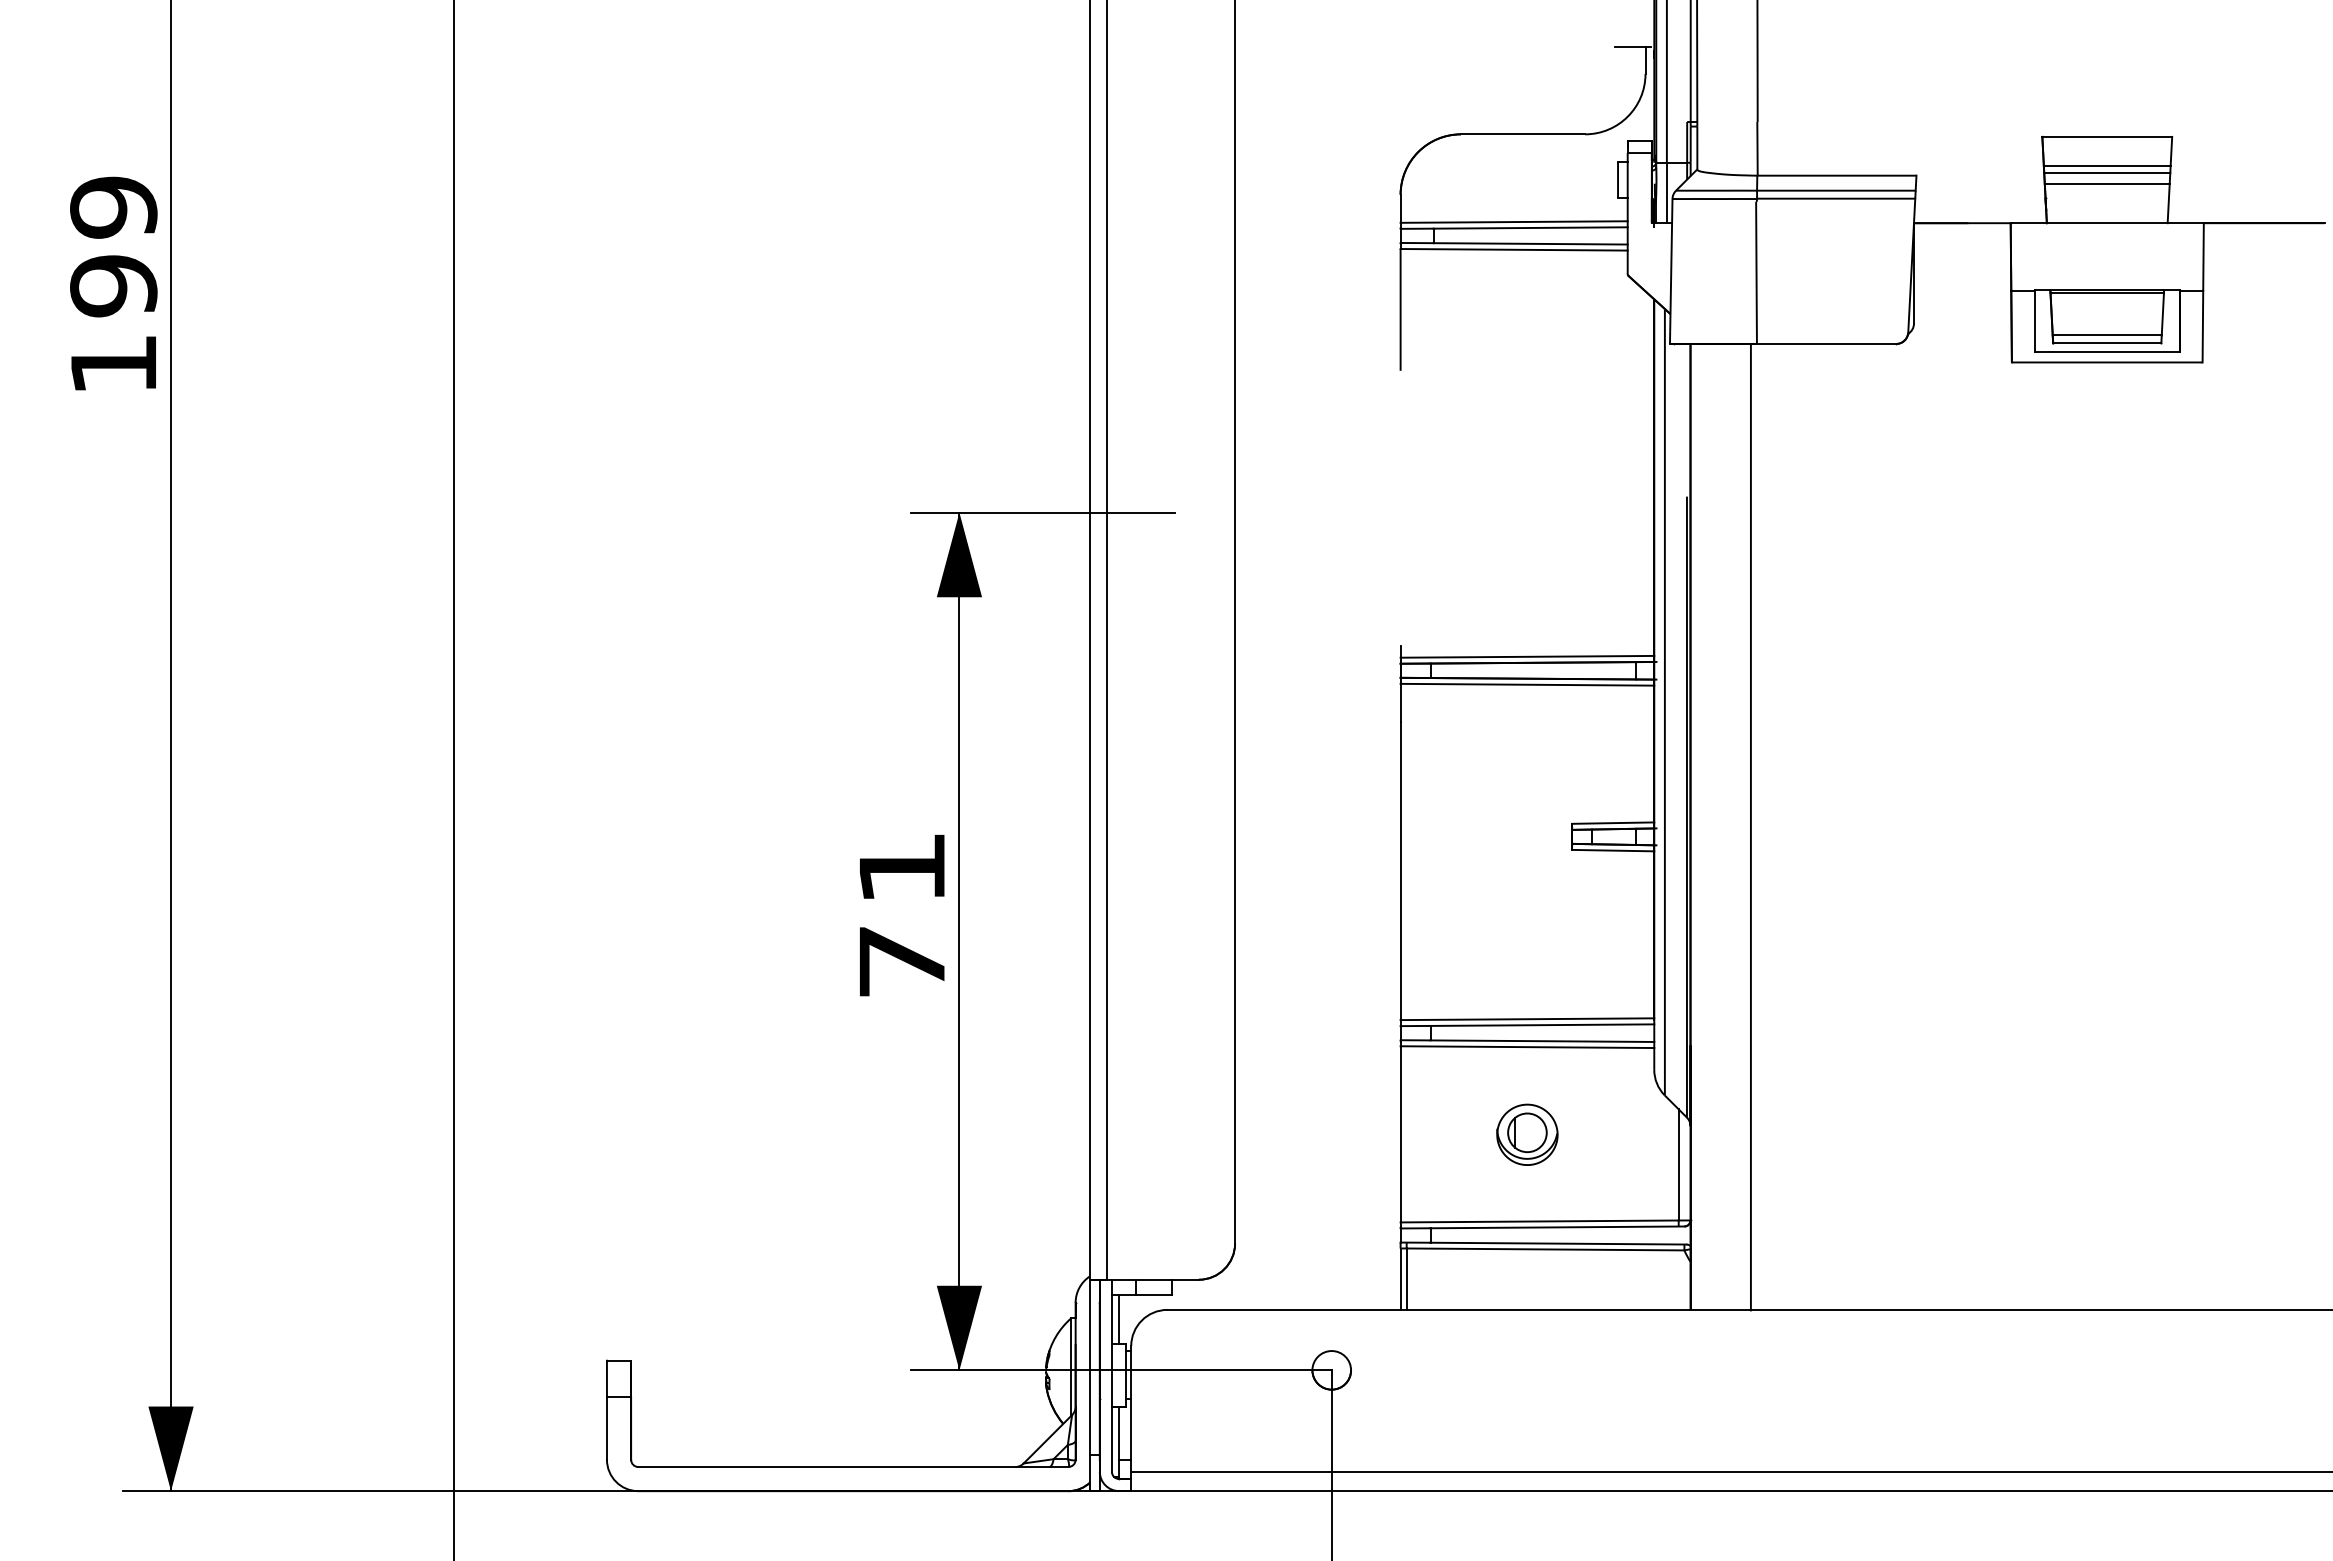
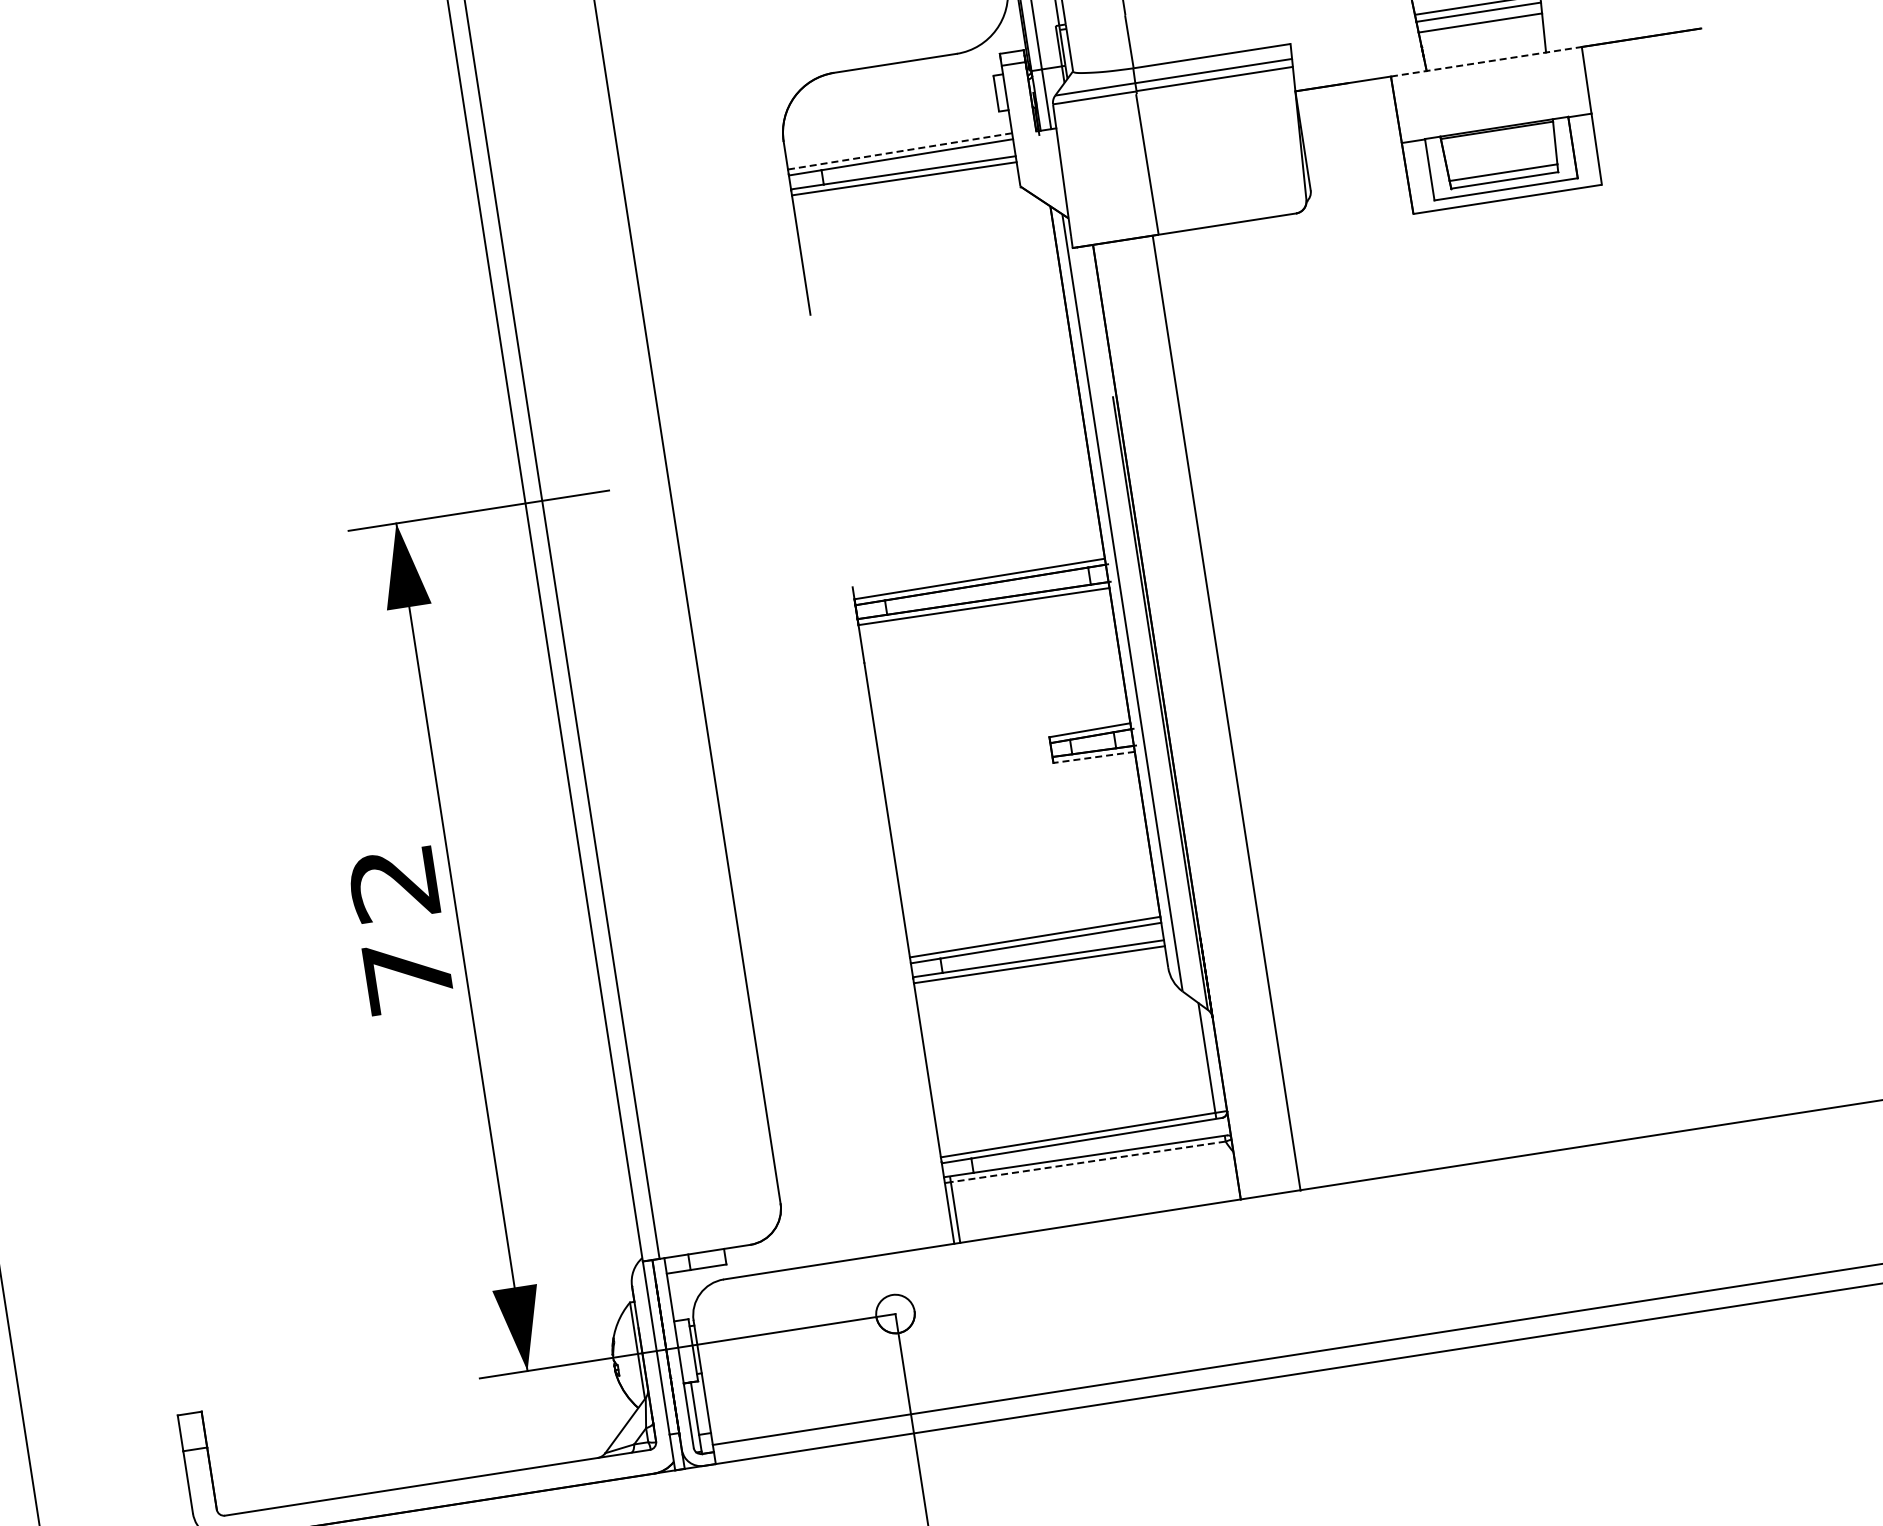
line: (1514, 222) -> (900, 151), solid -> dashed
line: (2107, 223) -> (1486, 62), solid -> dashed
line: (1612, 850) -> (1093, 757), solid -> dashed
text: (901, 869) -> (393, 884), 71 -> 72
part: (1527, 1134) -> (1052, 1051), removed
line: (1545, 1249) -> (1088, 1161), solid -> dashed
line: (1119, 1319) -> (677, 1296), removed

